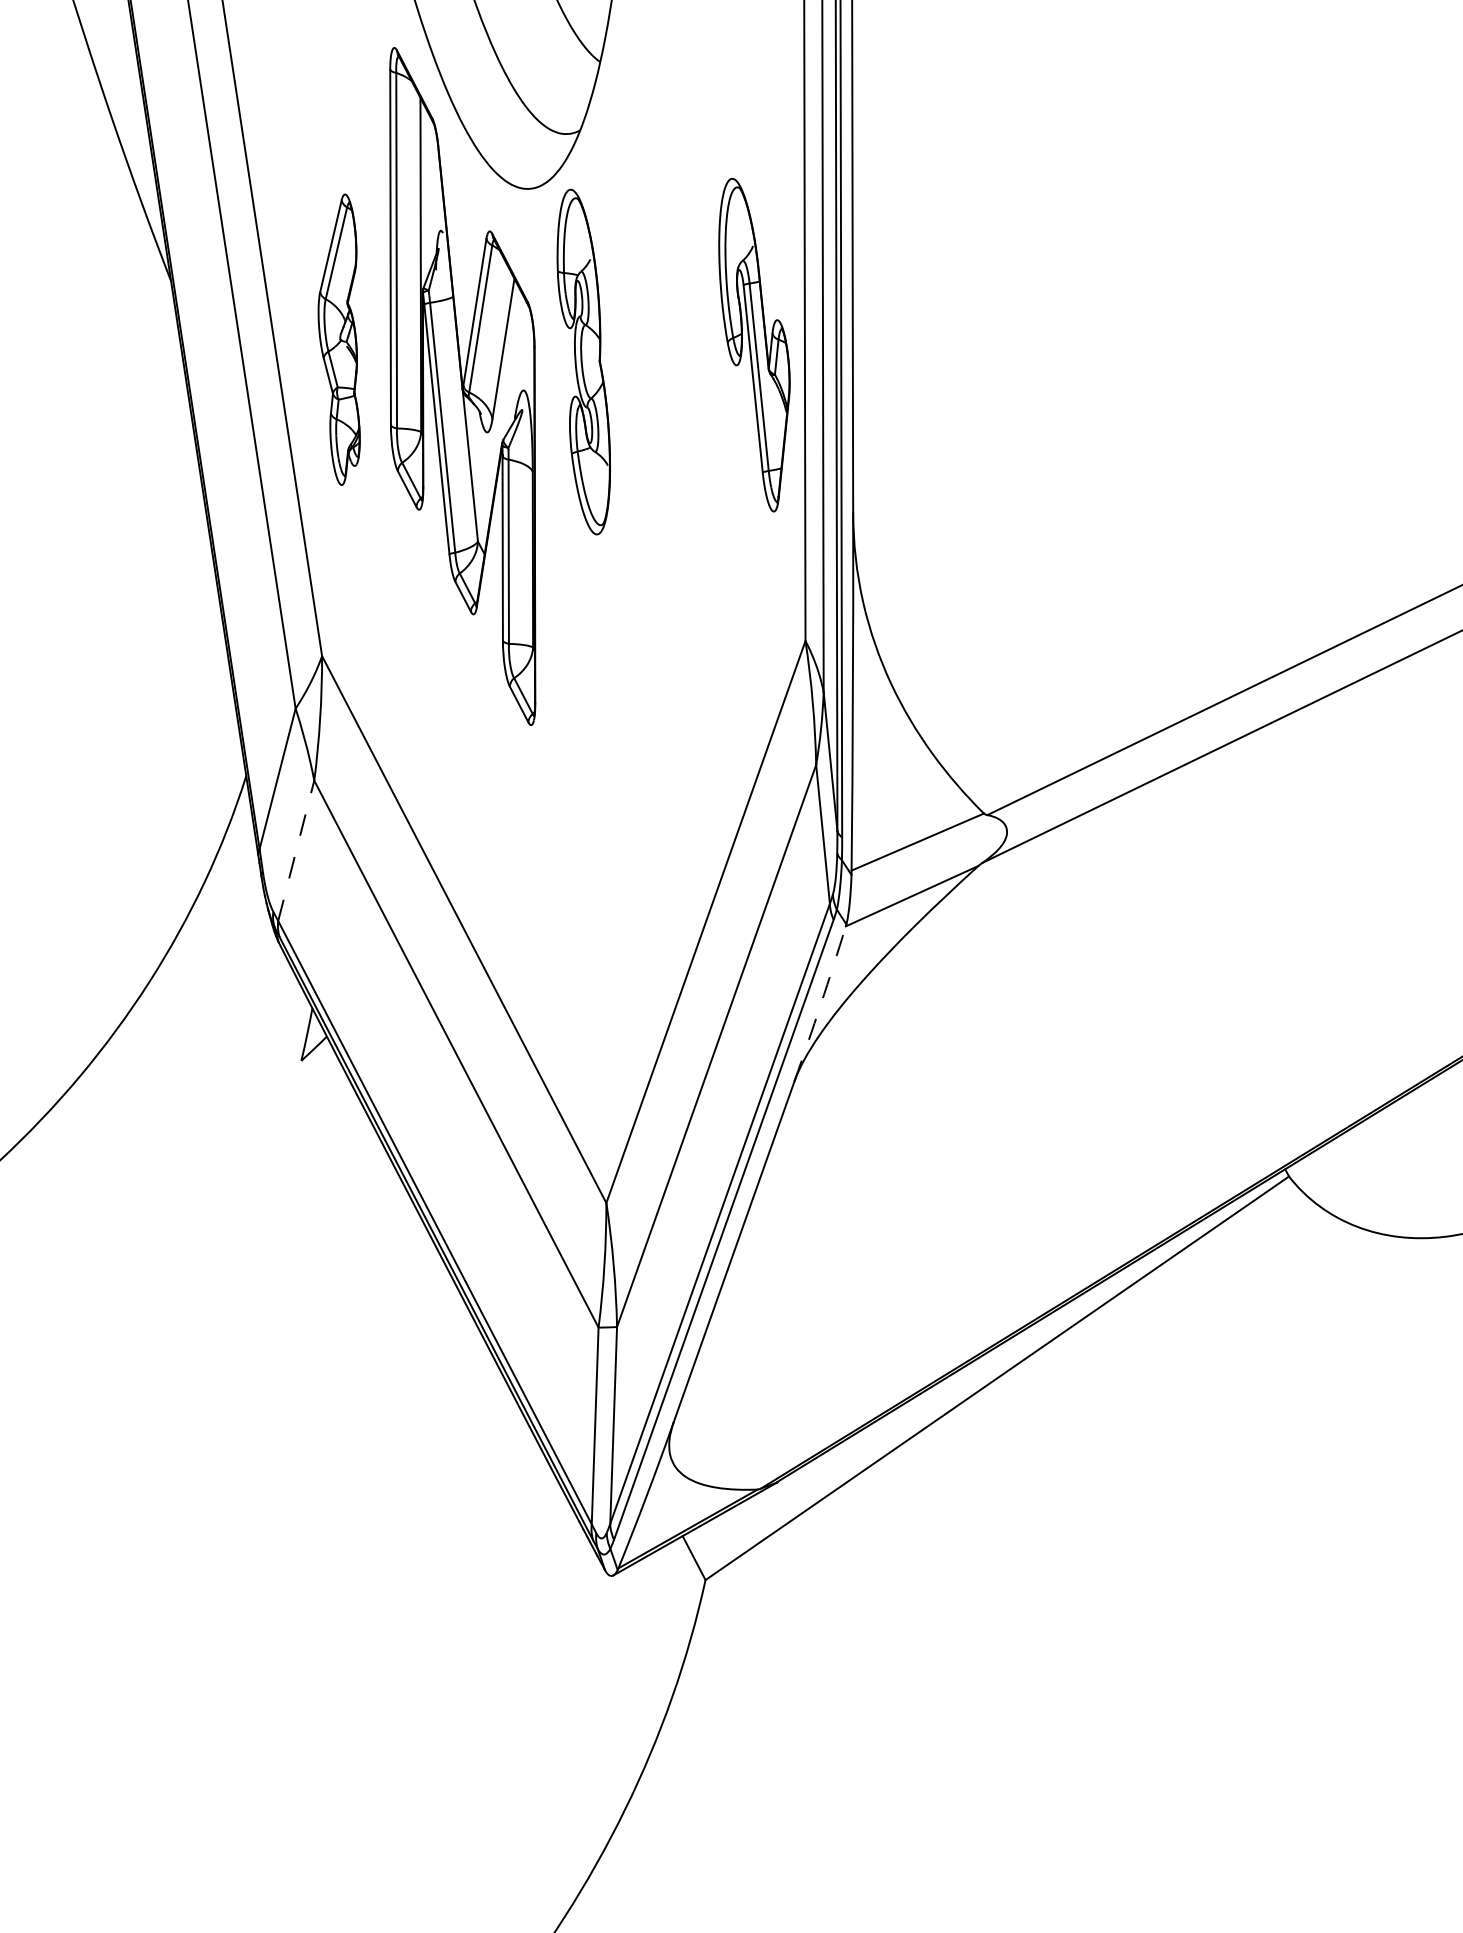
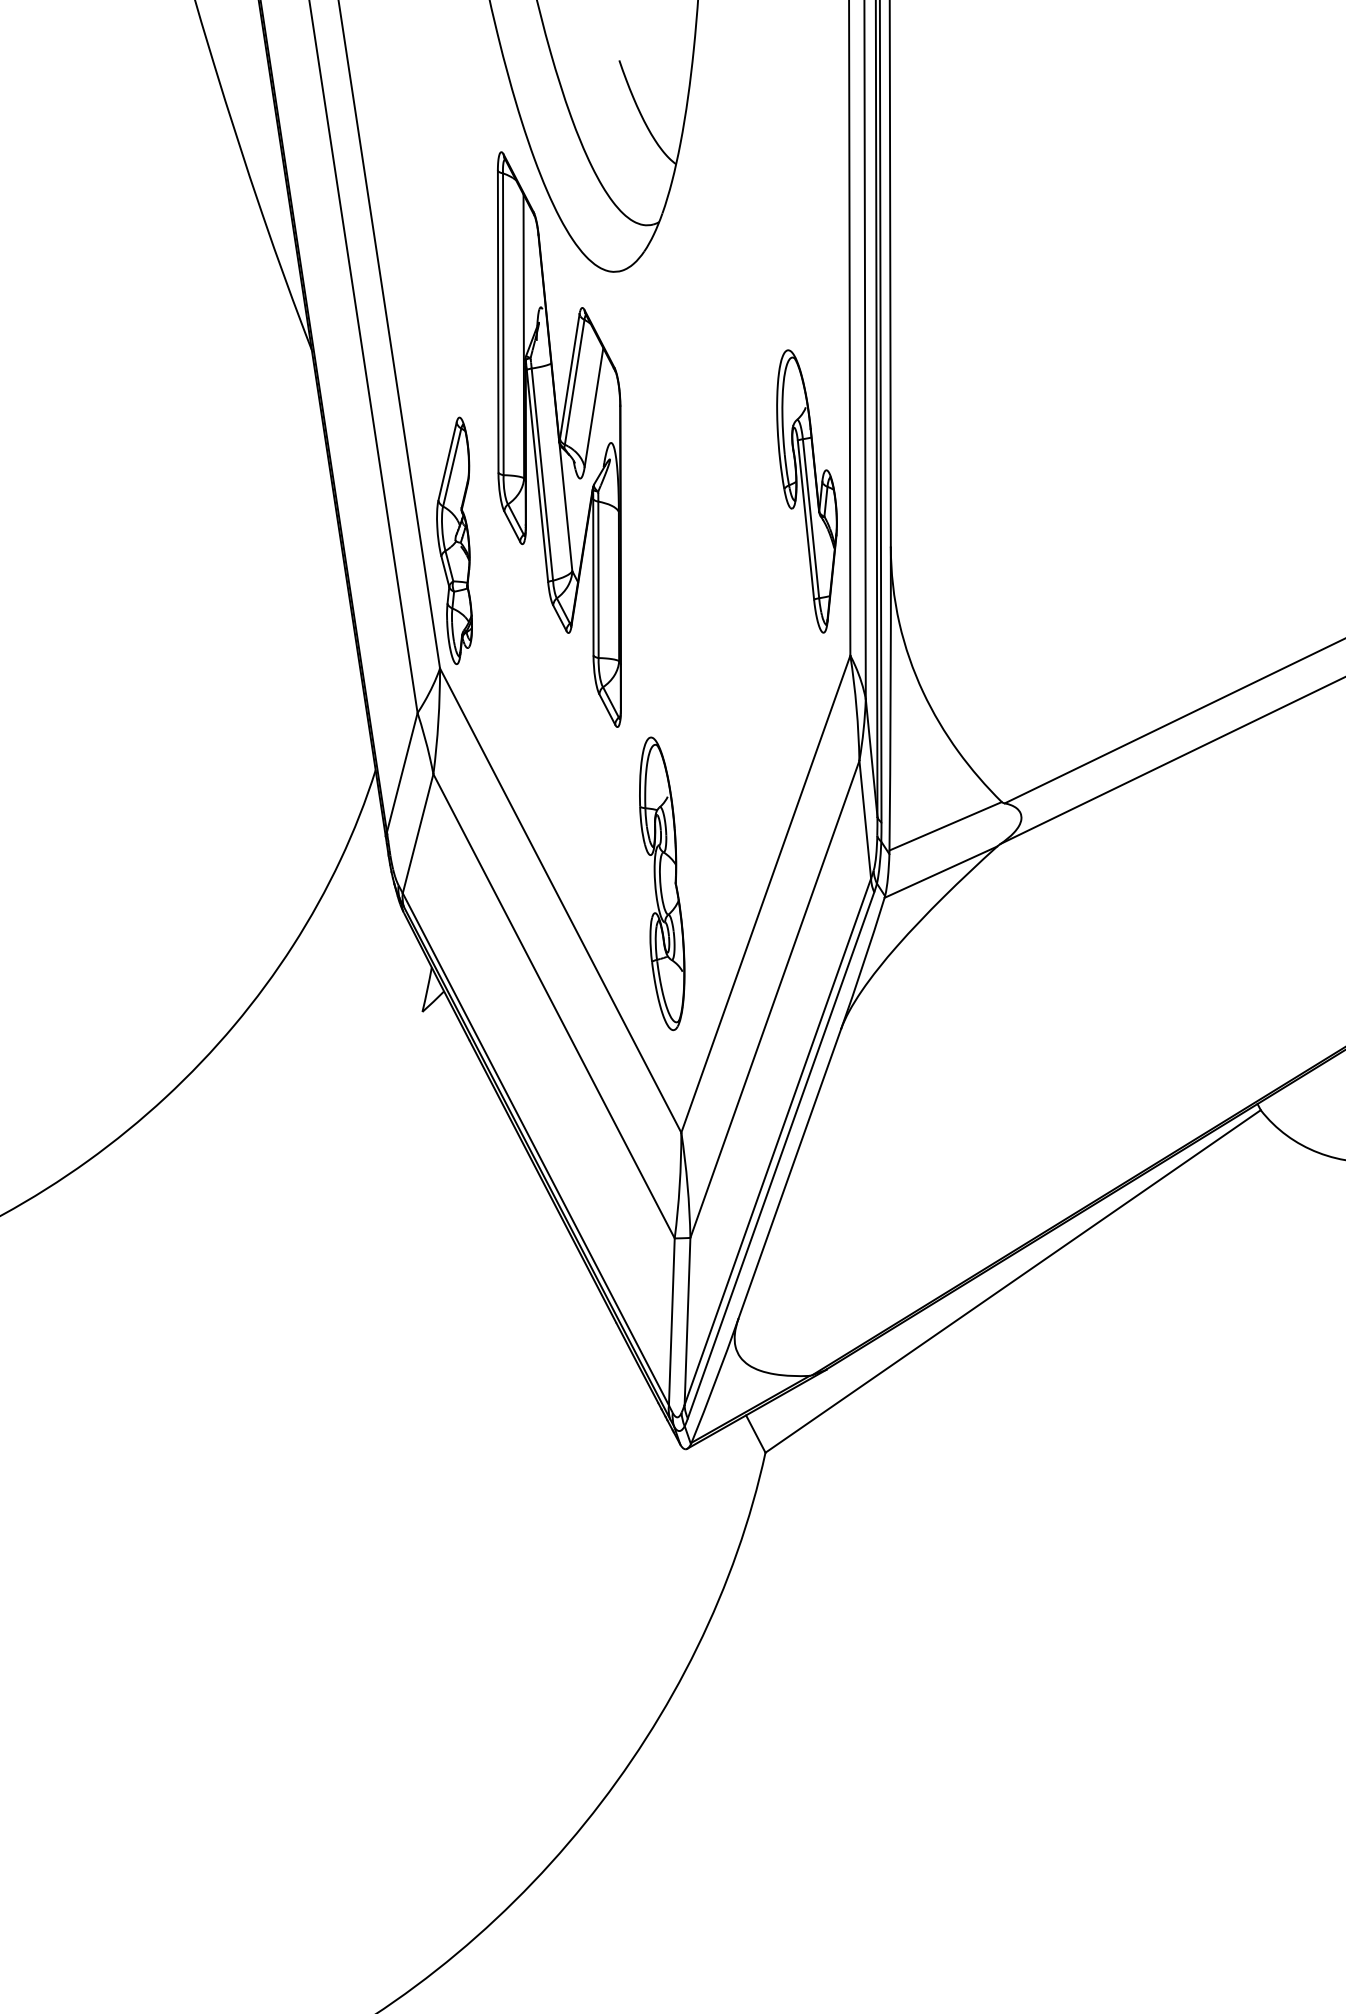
part: (339, 339) -> (454, 540), moved
part: (753, 345) -> (806, 491), moved
part: (584, 361) -> (662, 883), moved
line: (296, 850) -> (418, 833), dashed -> solid
arc: (820, 1003) -> (863, 963), dashed -> solid

